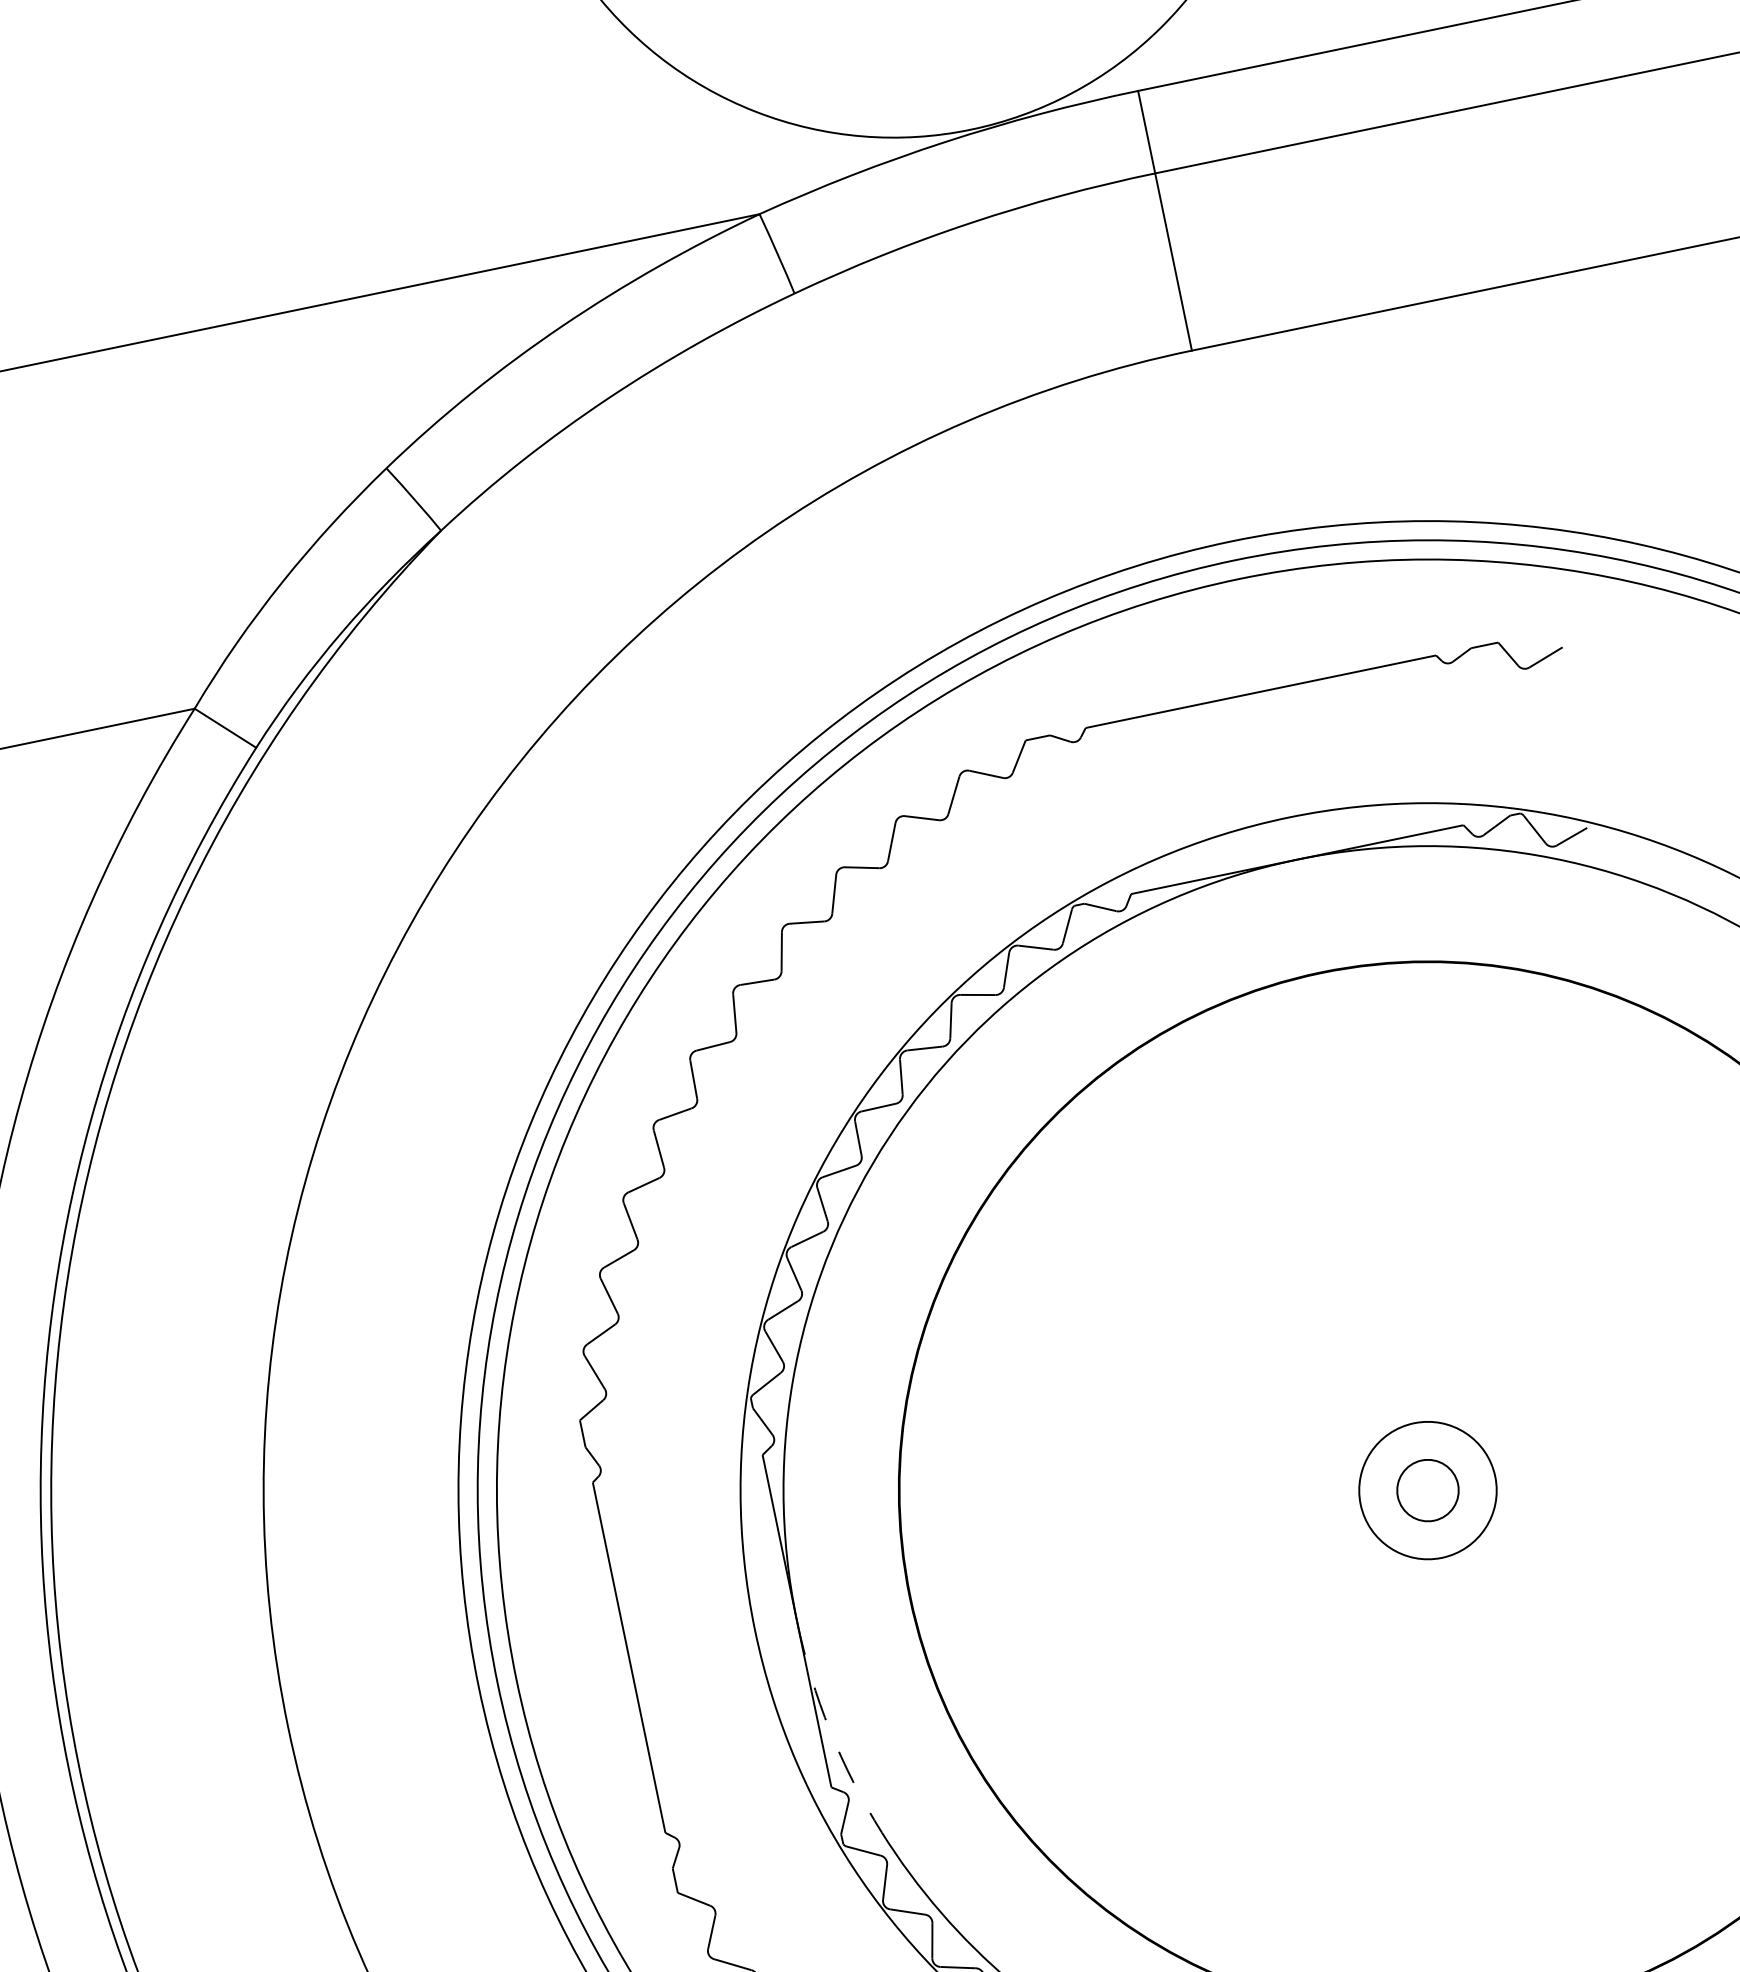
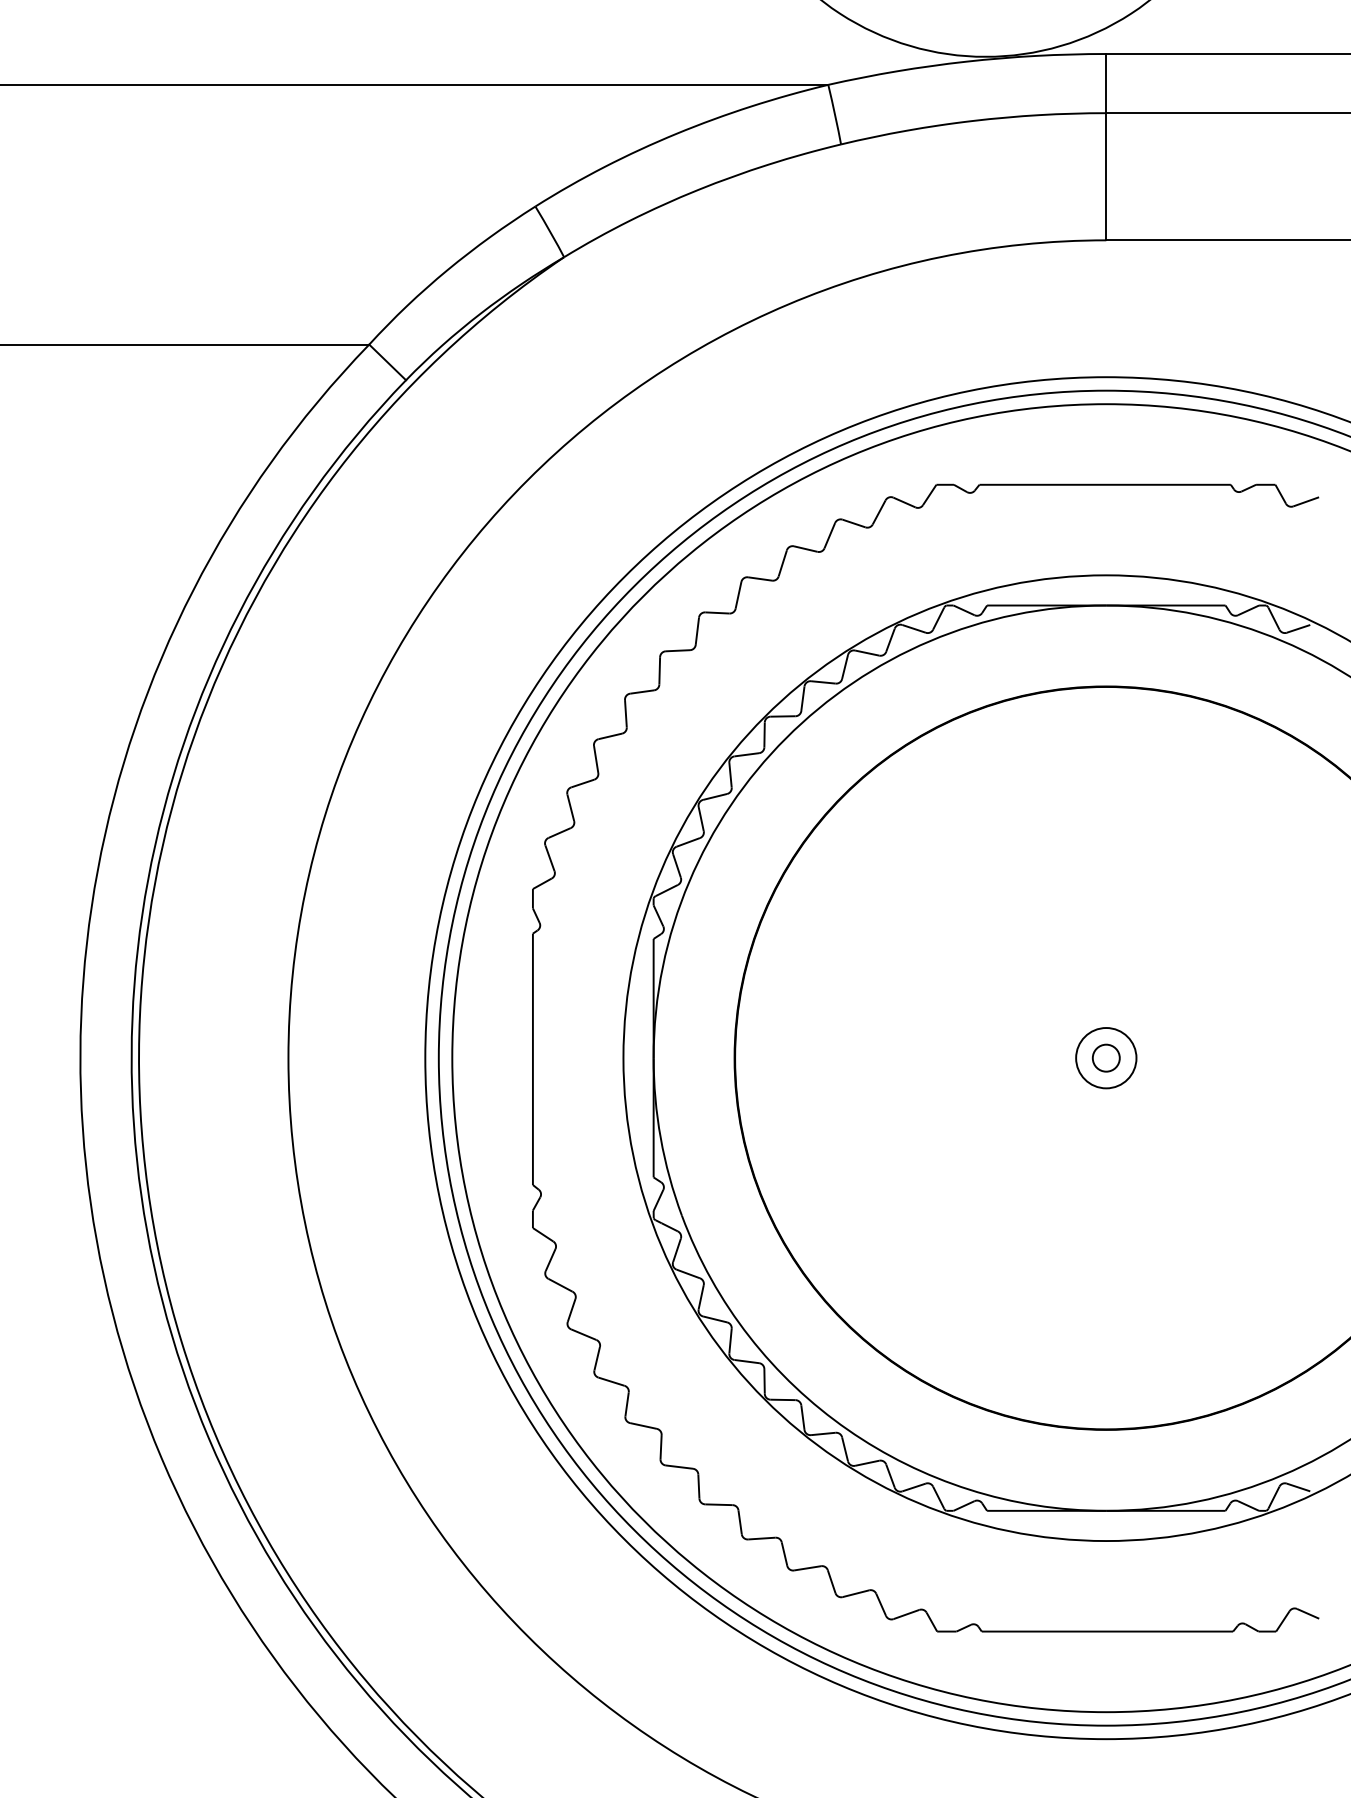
circle: (1426, 1489) -> (1105, 1057), size x0.62
circle: (1428, 1490) -> (1106, 1058), size x0.62
arc: (829, 1731) -> (660, 1138), dashed -> solid

